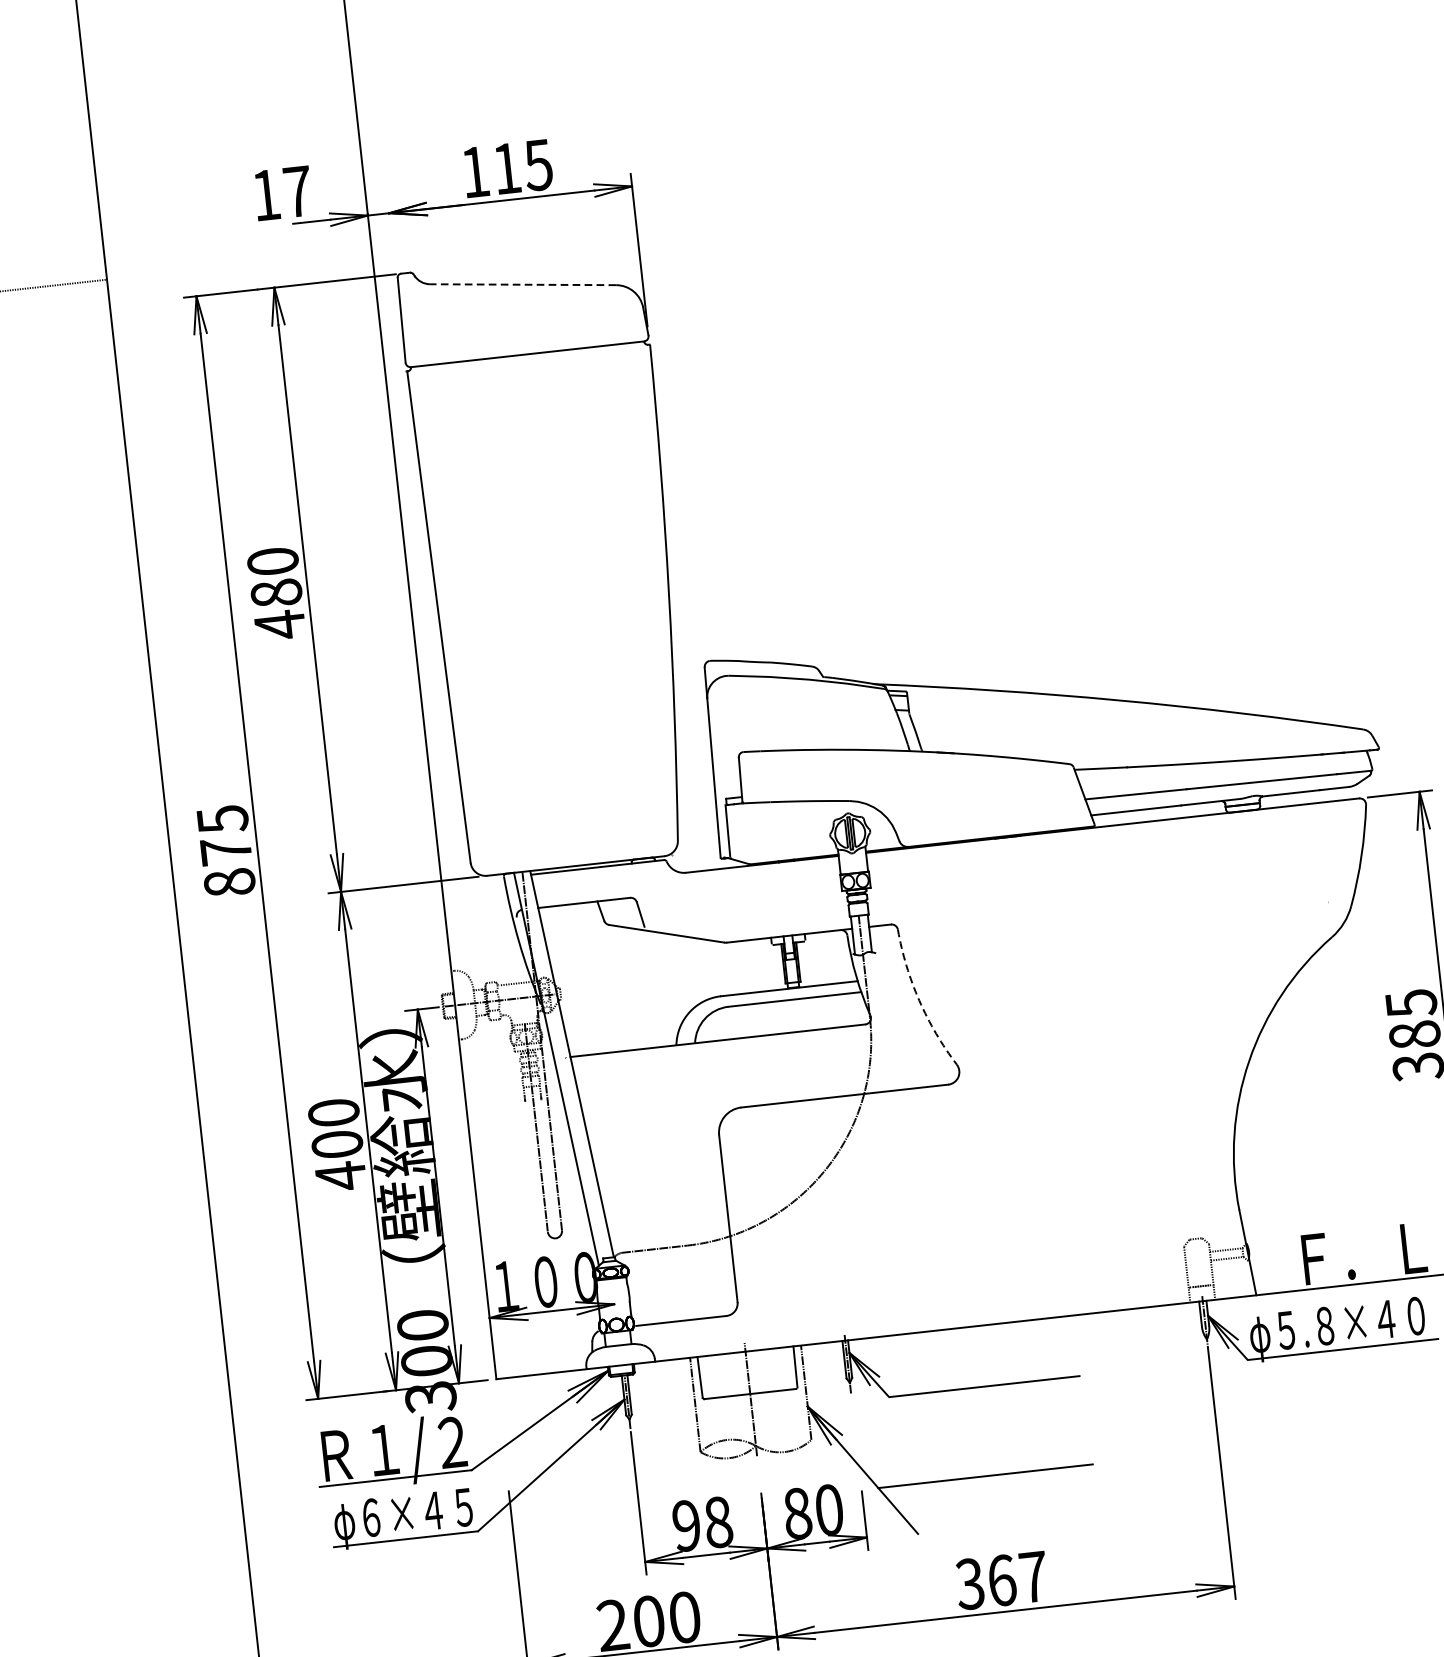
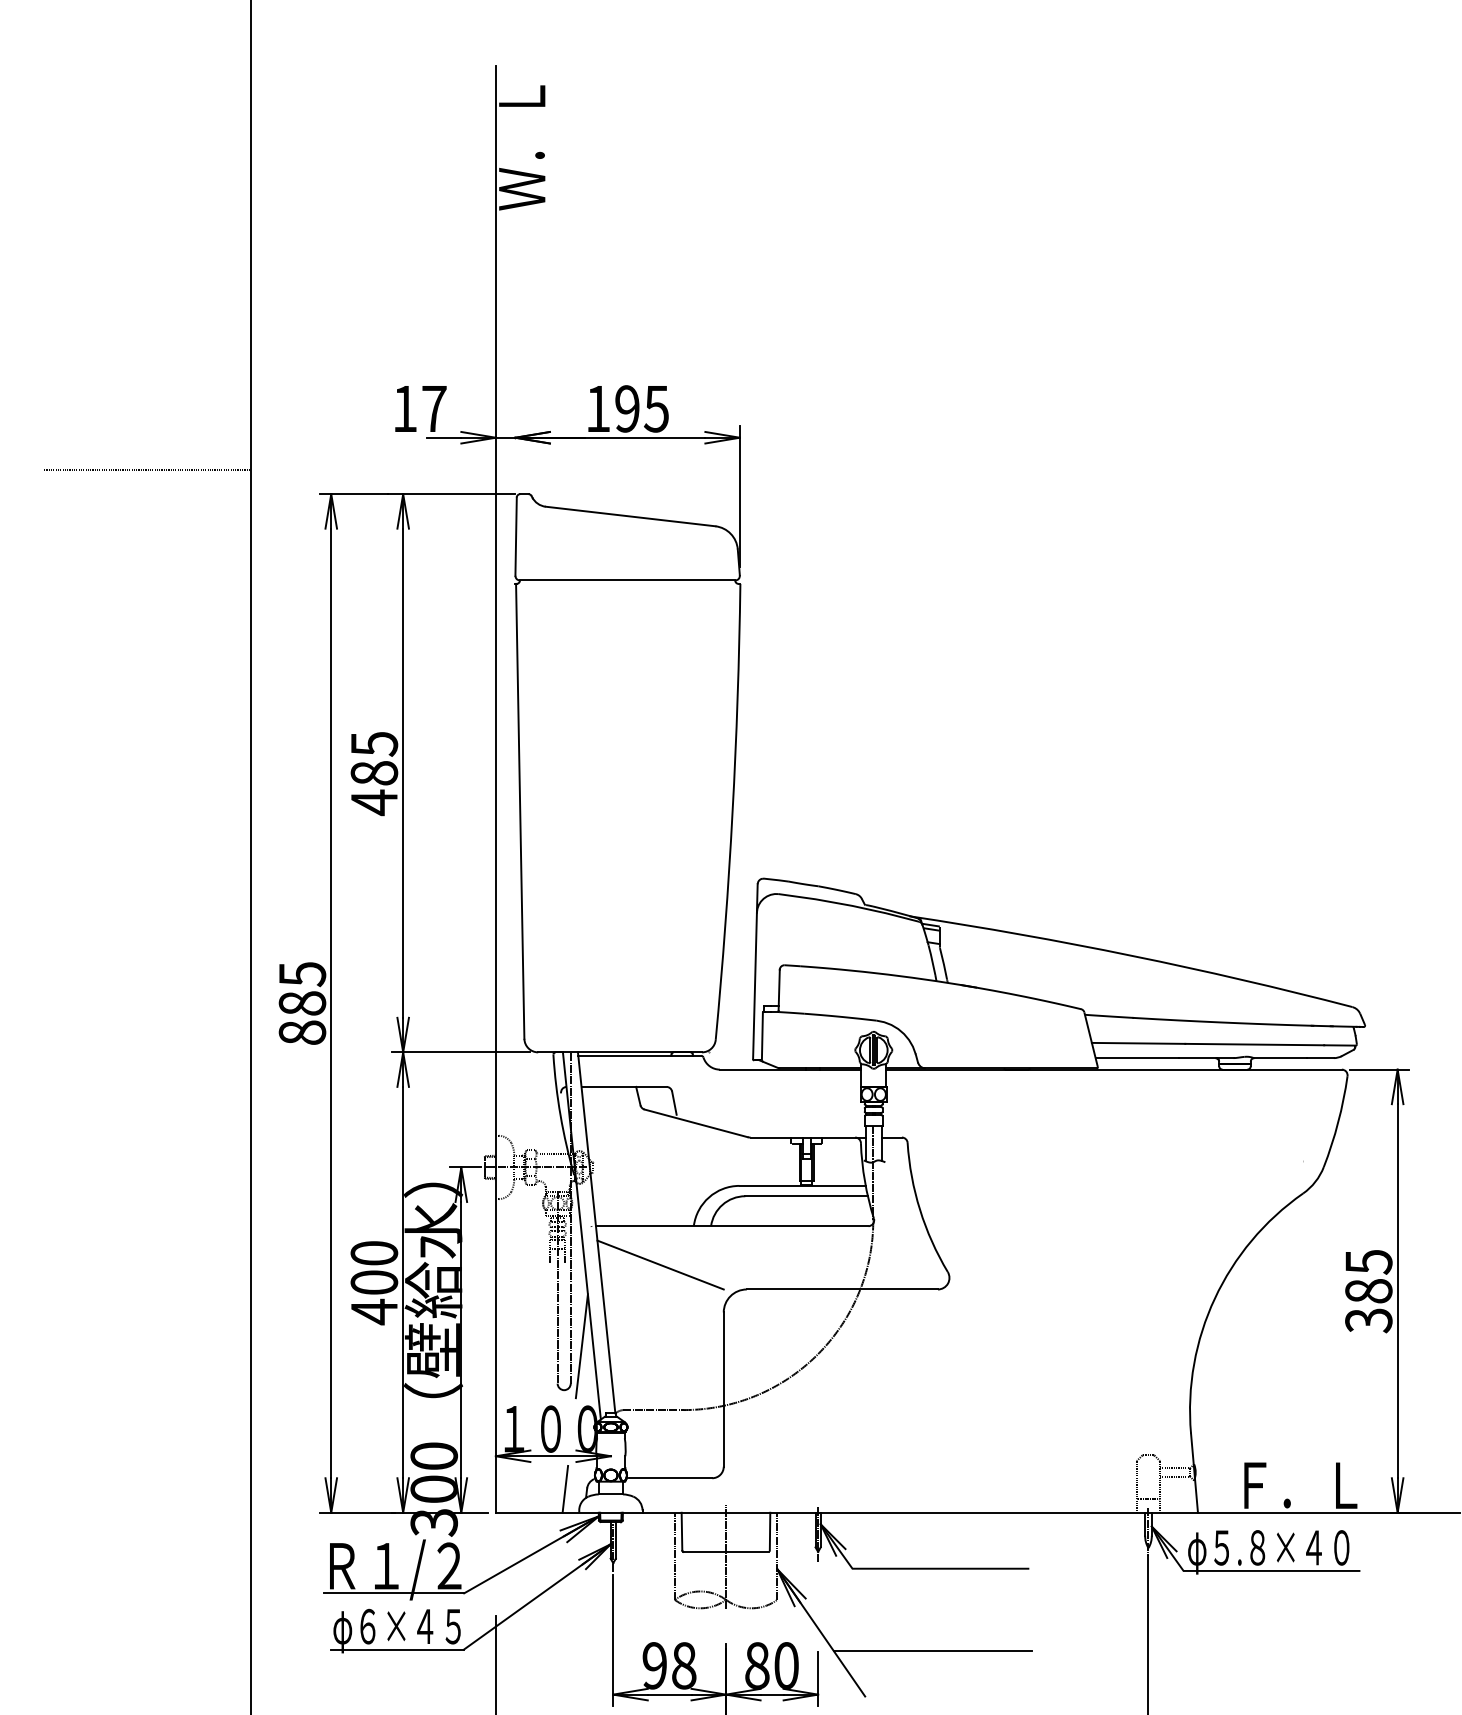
text: (506, 168) -> (627, 408), 115 -> 195
line: (523, 284) -> (630, 516), dashed -> solid
text: (273, 562) -> (374, 744), 480 -> 485
text: (226, 851) -> (302, 1003), 875 -> 885
arc: (919, 1000) -> (920, 1209), dashed -> solid
line: (644, 1090) -> (660, 1264), added
line: (569, 1188) -> (581, 1346), added
line: (568, 1344) -> (565, 1488), added

